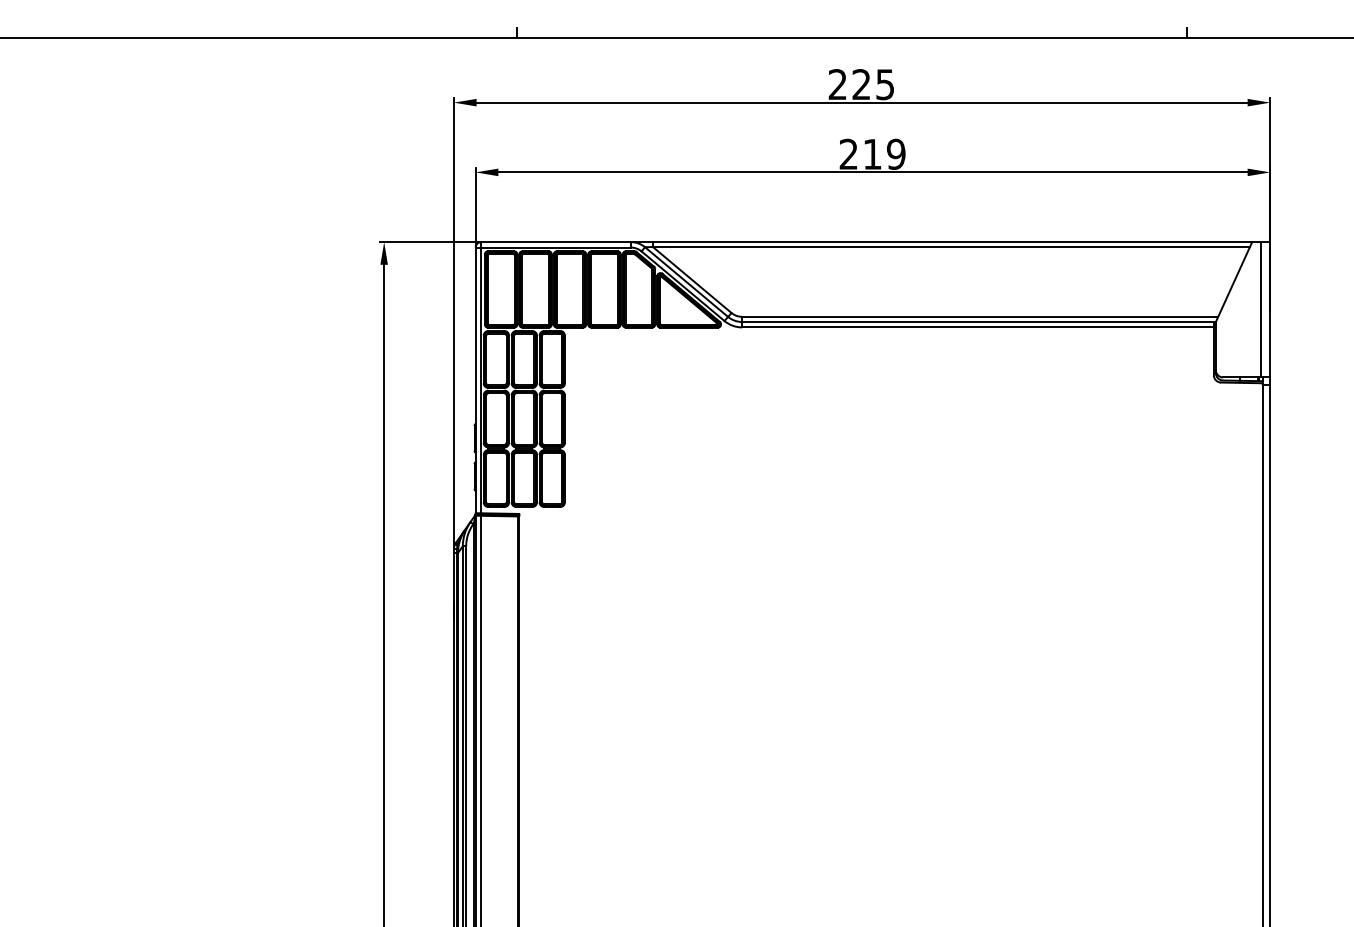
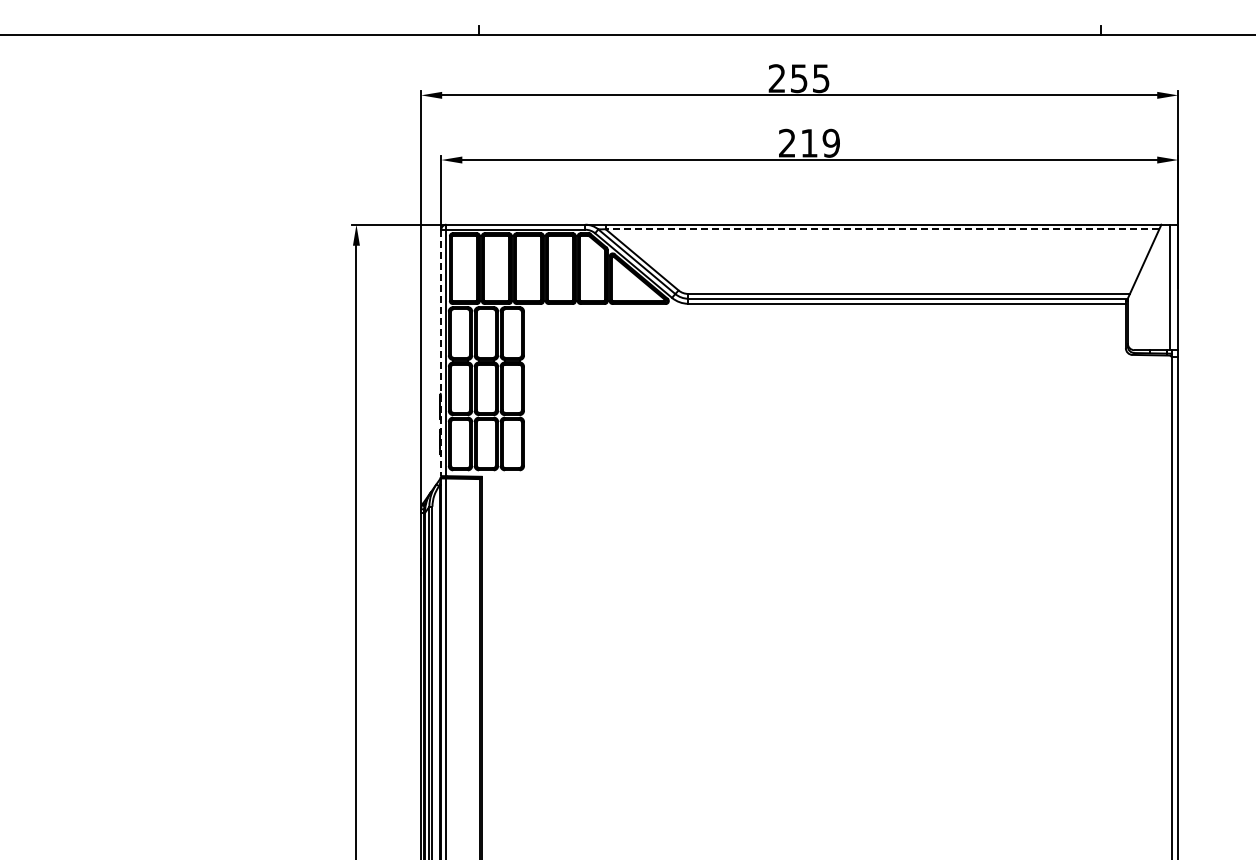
text: (860, 84) -> (798, 78), 225 -> 255
line: (951, 247) -> (882, 229), solid -> dashed
line: (475, 381) -> (441, 353), solid -> dashed

